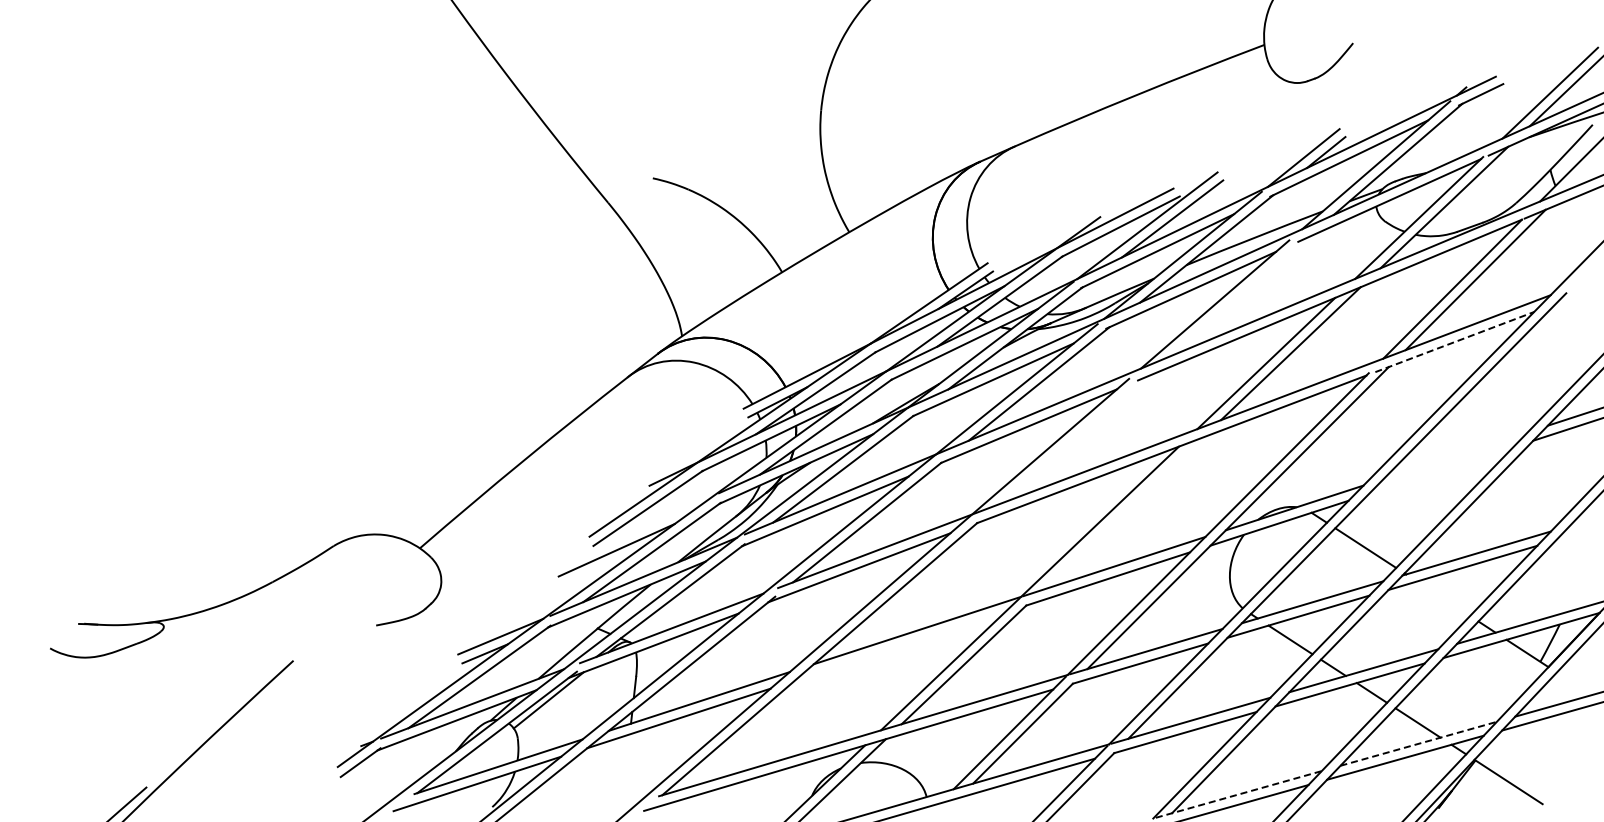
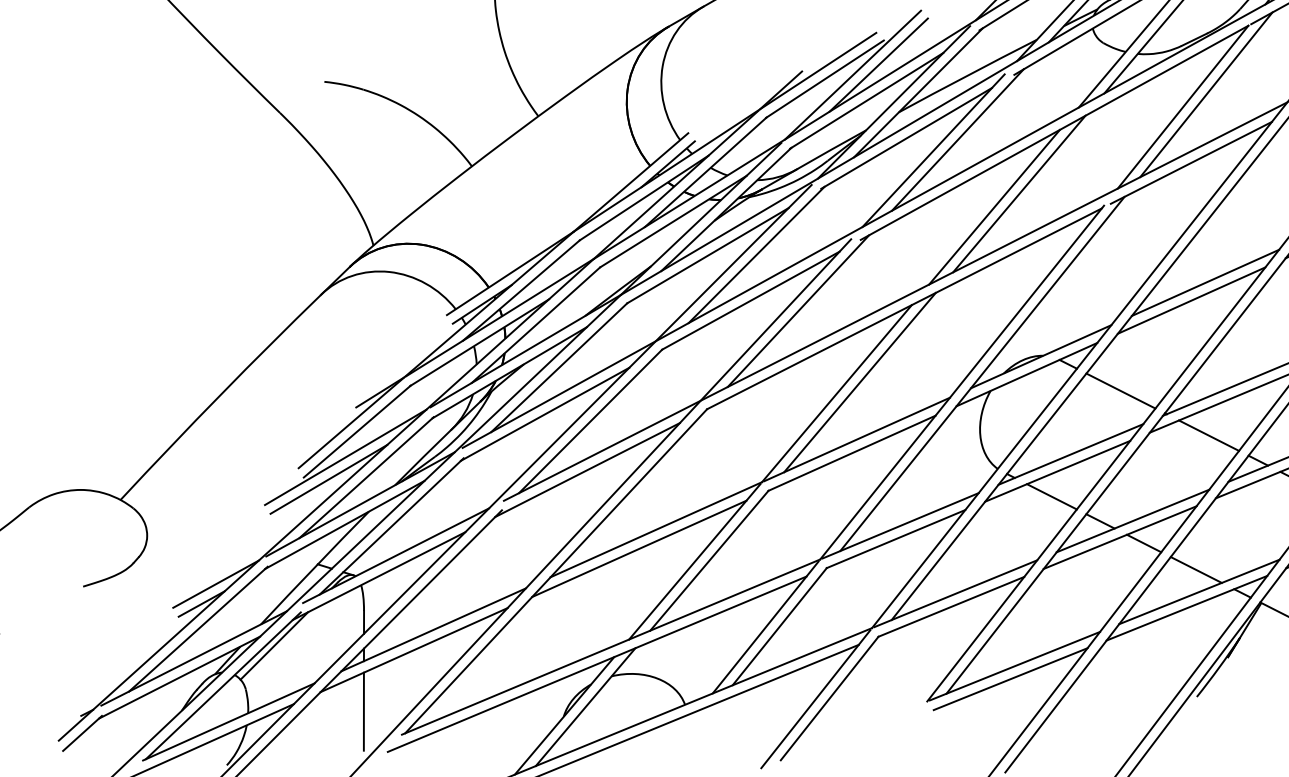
line: (1238, 296) -> (957, 139), added
line: (1454, 342) -> (1191, 163), dashed -> solid
line: (1072, 440) -> (798, 310), added
line: (1455, 455) -> (1205, 282), added
line: (1440, 470) -> (1191, 300), added
line: (1122, 513) -> (859, 382), added
line: (634, 531) -> (345, 457), added
line: (1443, 598) -> (1208, 435), added
line: (899, 646) -> (639, 548), added
line: (1419, 743) -> (1200, 591), dashed -> solid
line: (625, 770) -> (363, 711), added
line: (1239, 794) -> (1015, 666), dashed -> solid

